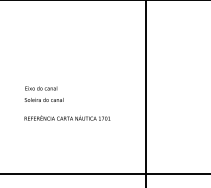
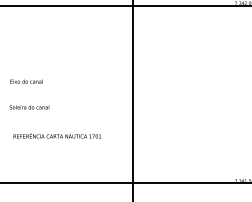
text: (41, 88) -> (26, 81), moved
text: (66, 117) -> (56, 135), moved

